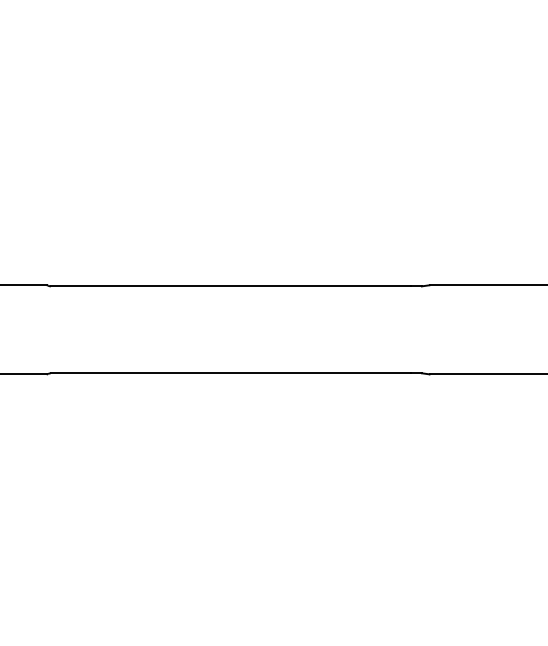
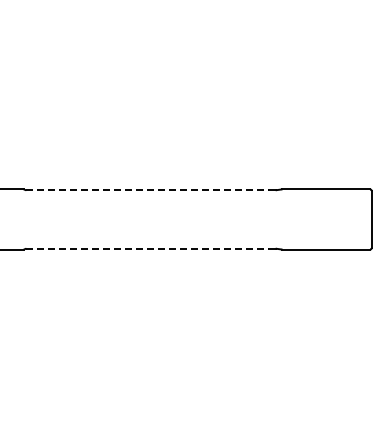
line: (232, 286) -> (148, 190), solid -> dashed
line: (232, 372) -> (148, 248), solid -> dashed

